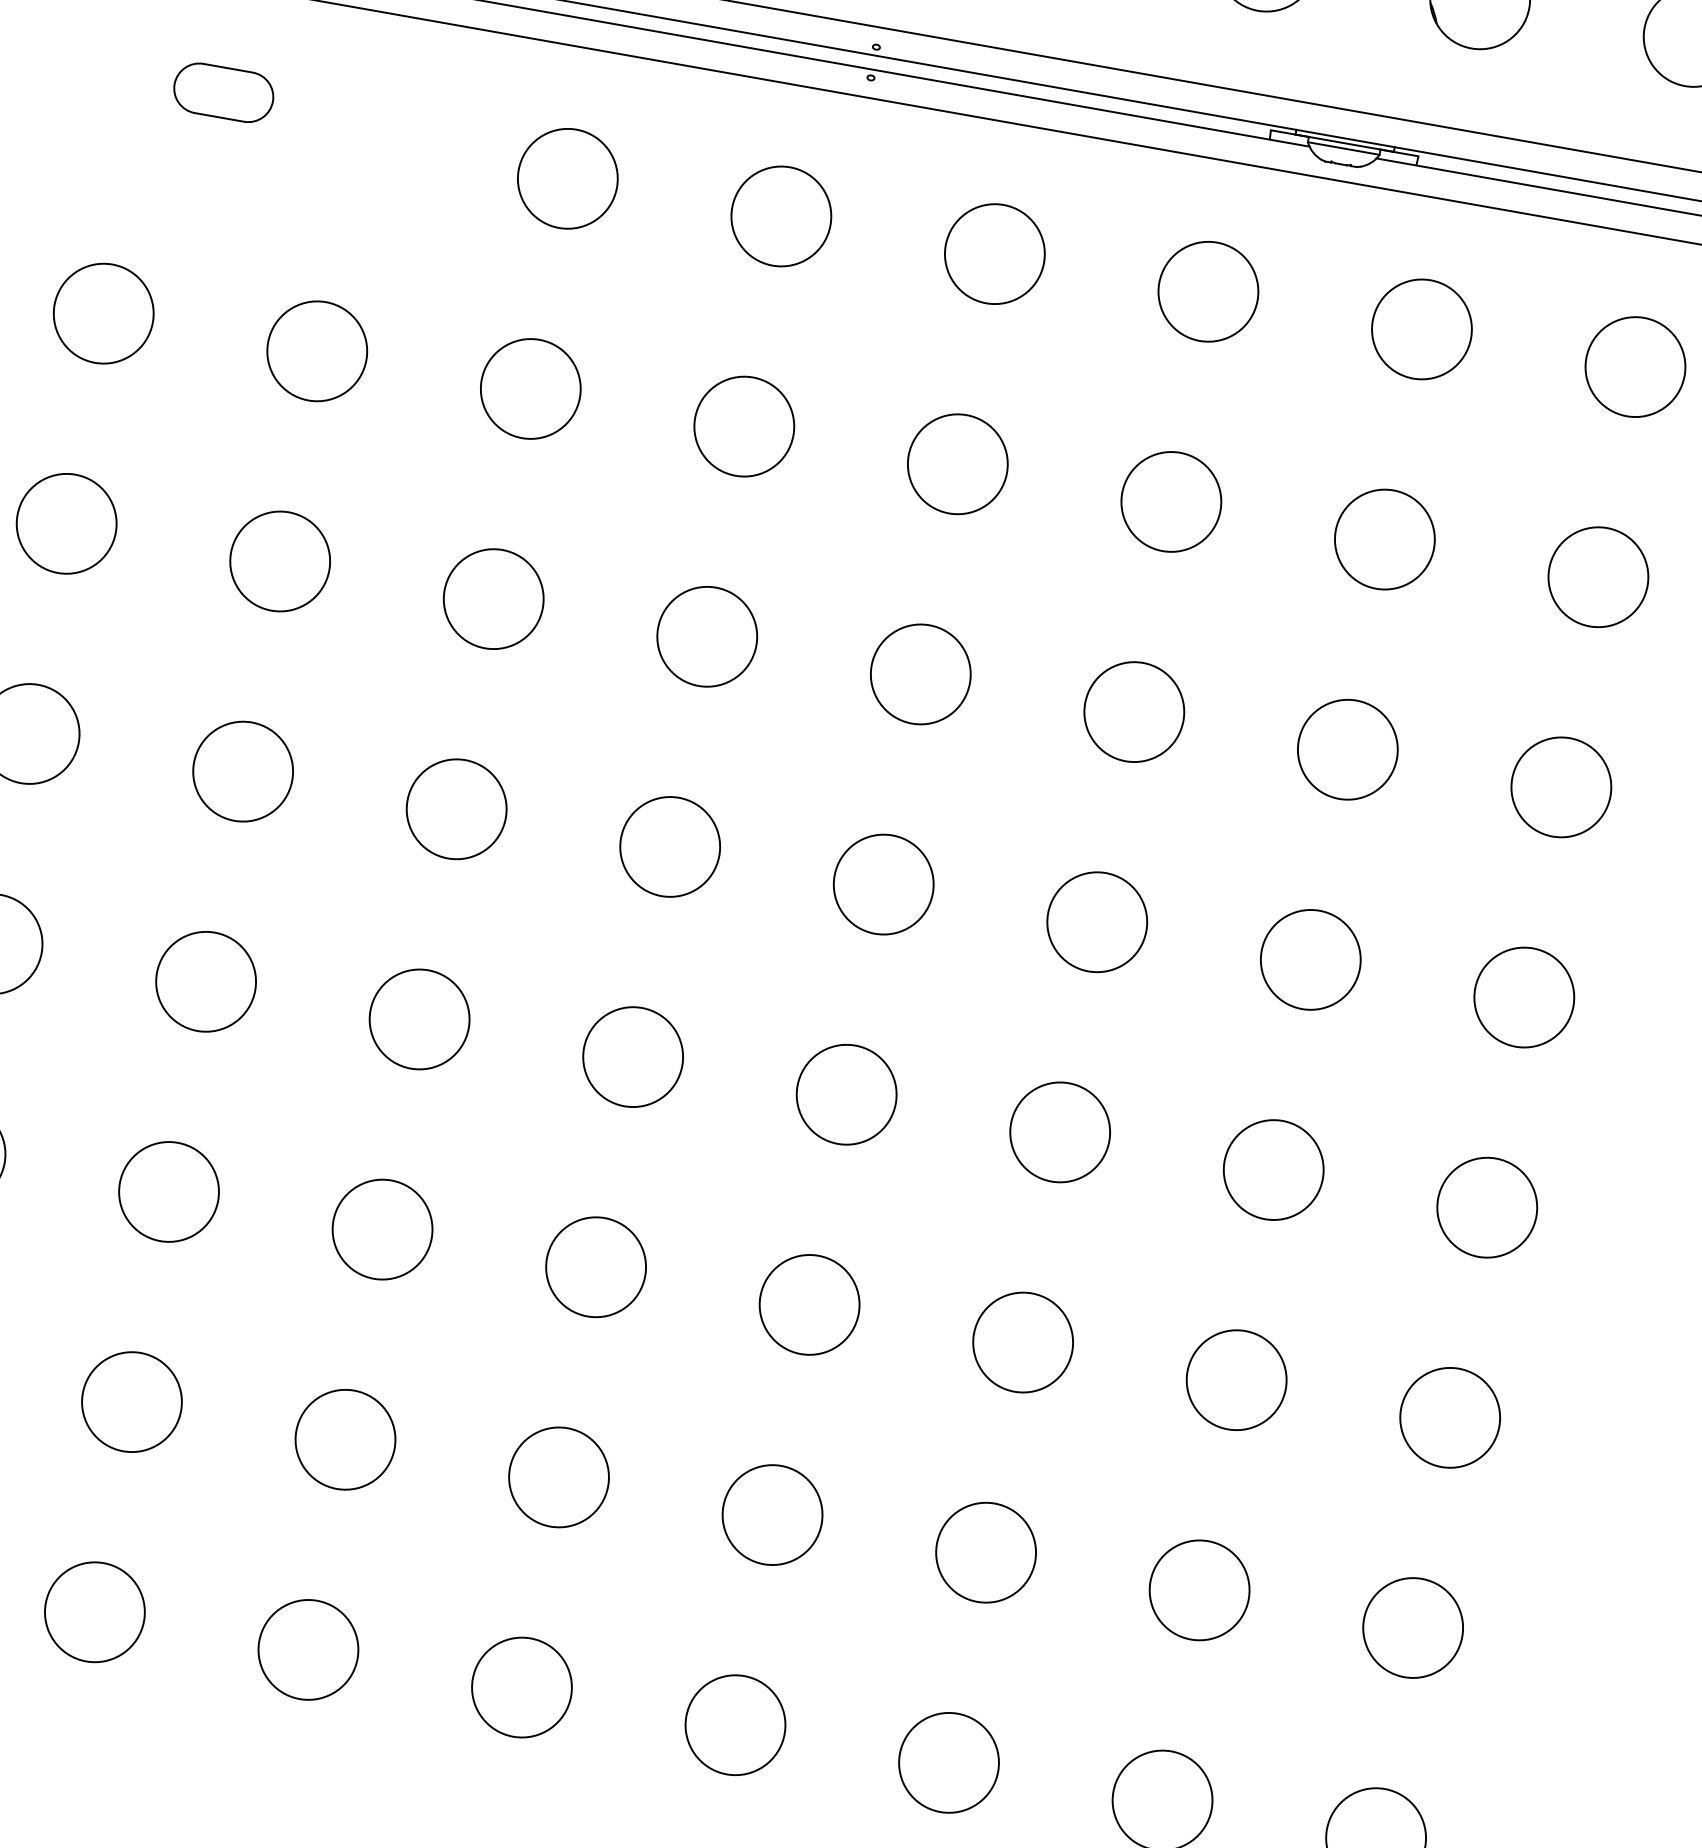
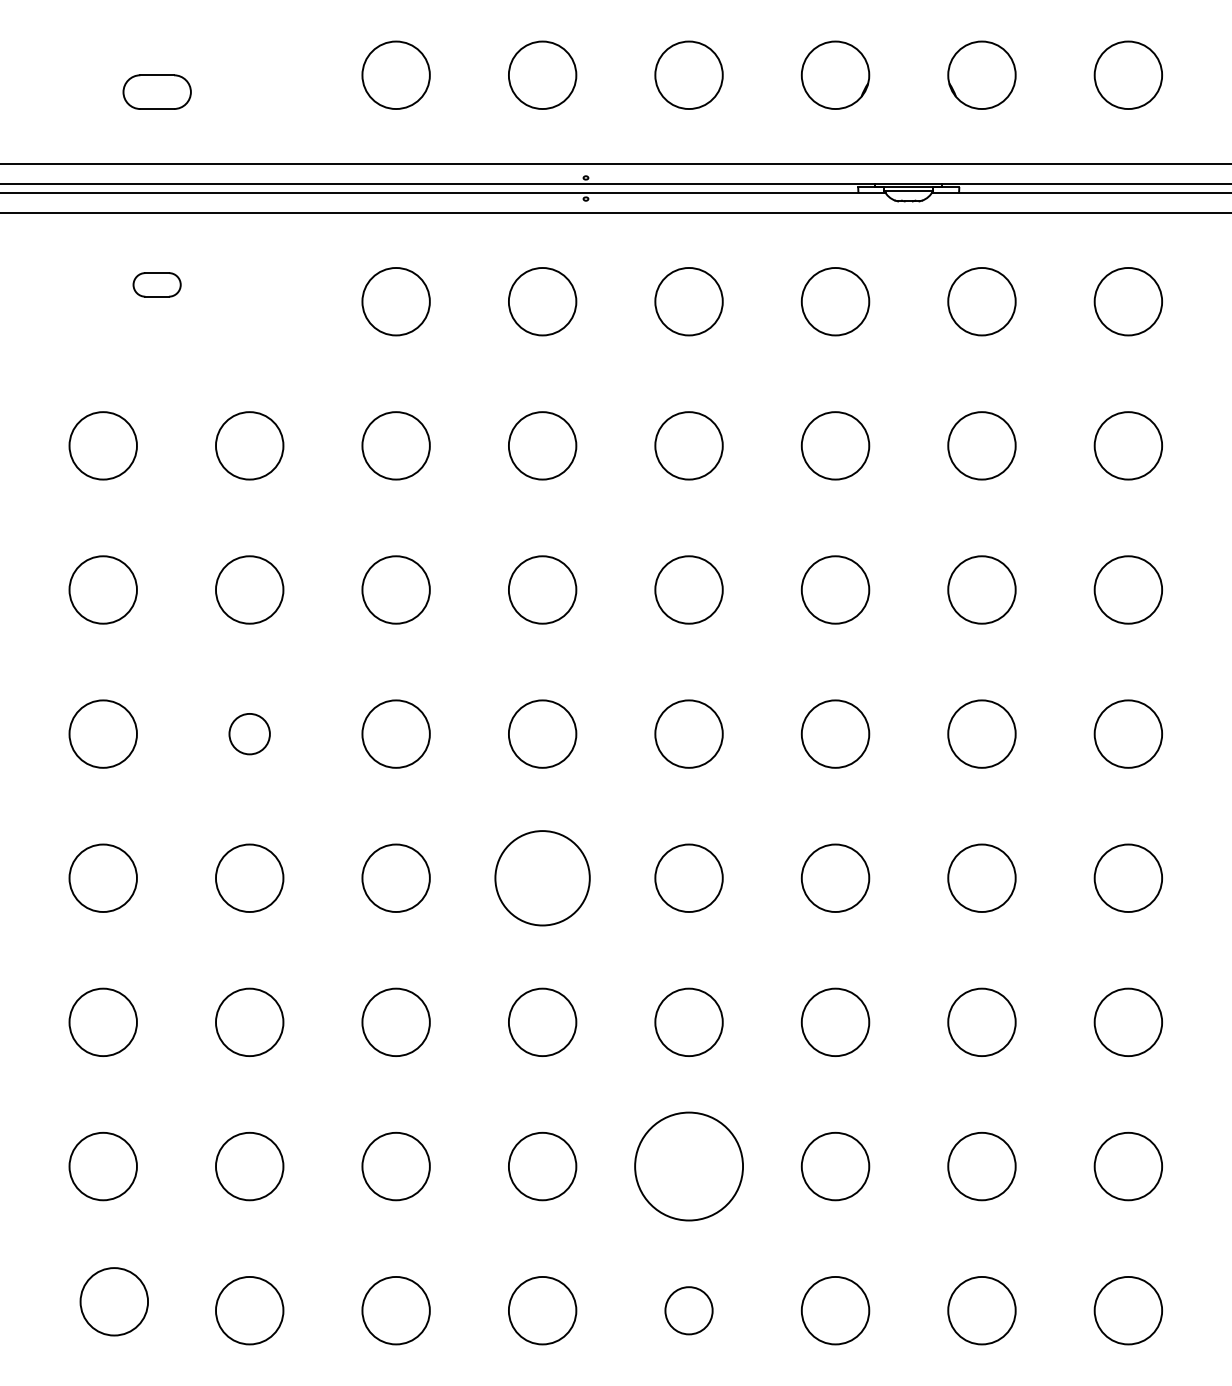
part: (222, 92) -> (156, 284), size x0.7
circle: (242, 770) -> (249, 733), size x0.6
circle: (632, 1057) -> (542, 878), size x1.4
circle: (771, 1514) -> (688, 1166), size x1.6
circle: (734, 1724) -> (688, 1310), size x0.7

